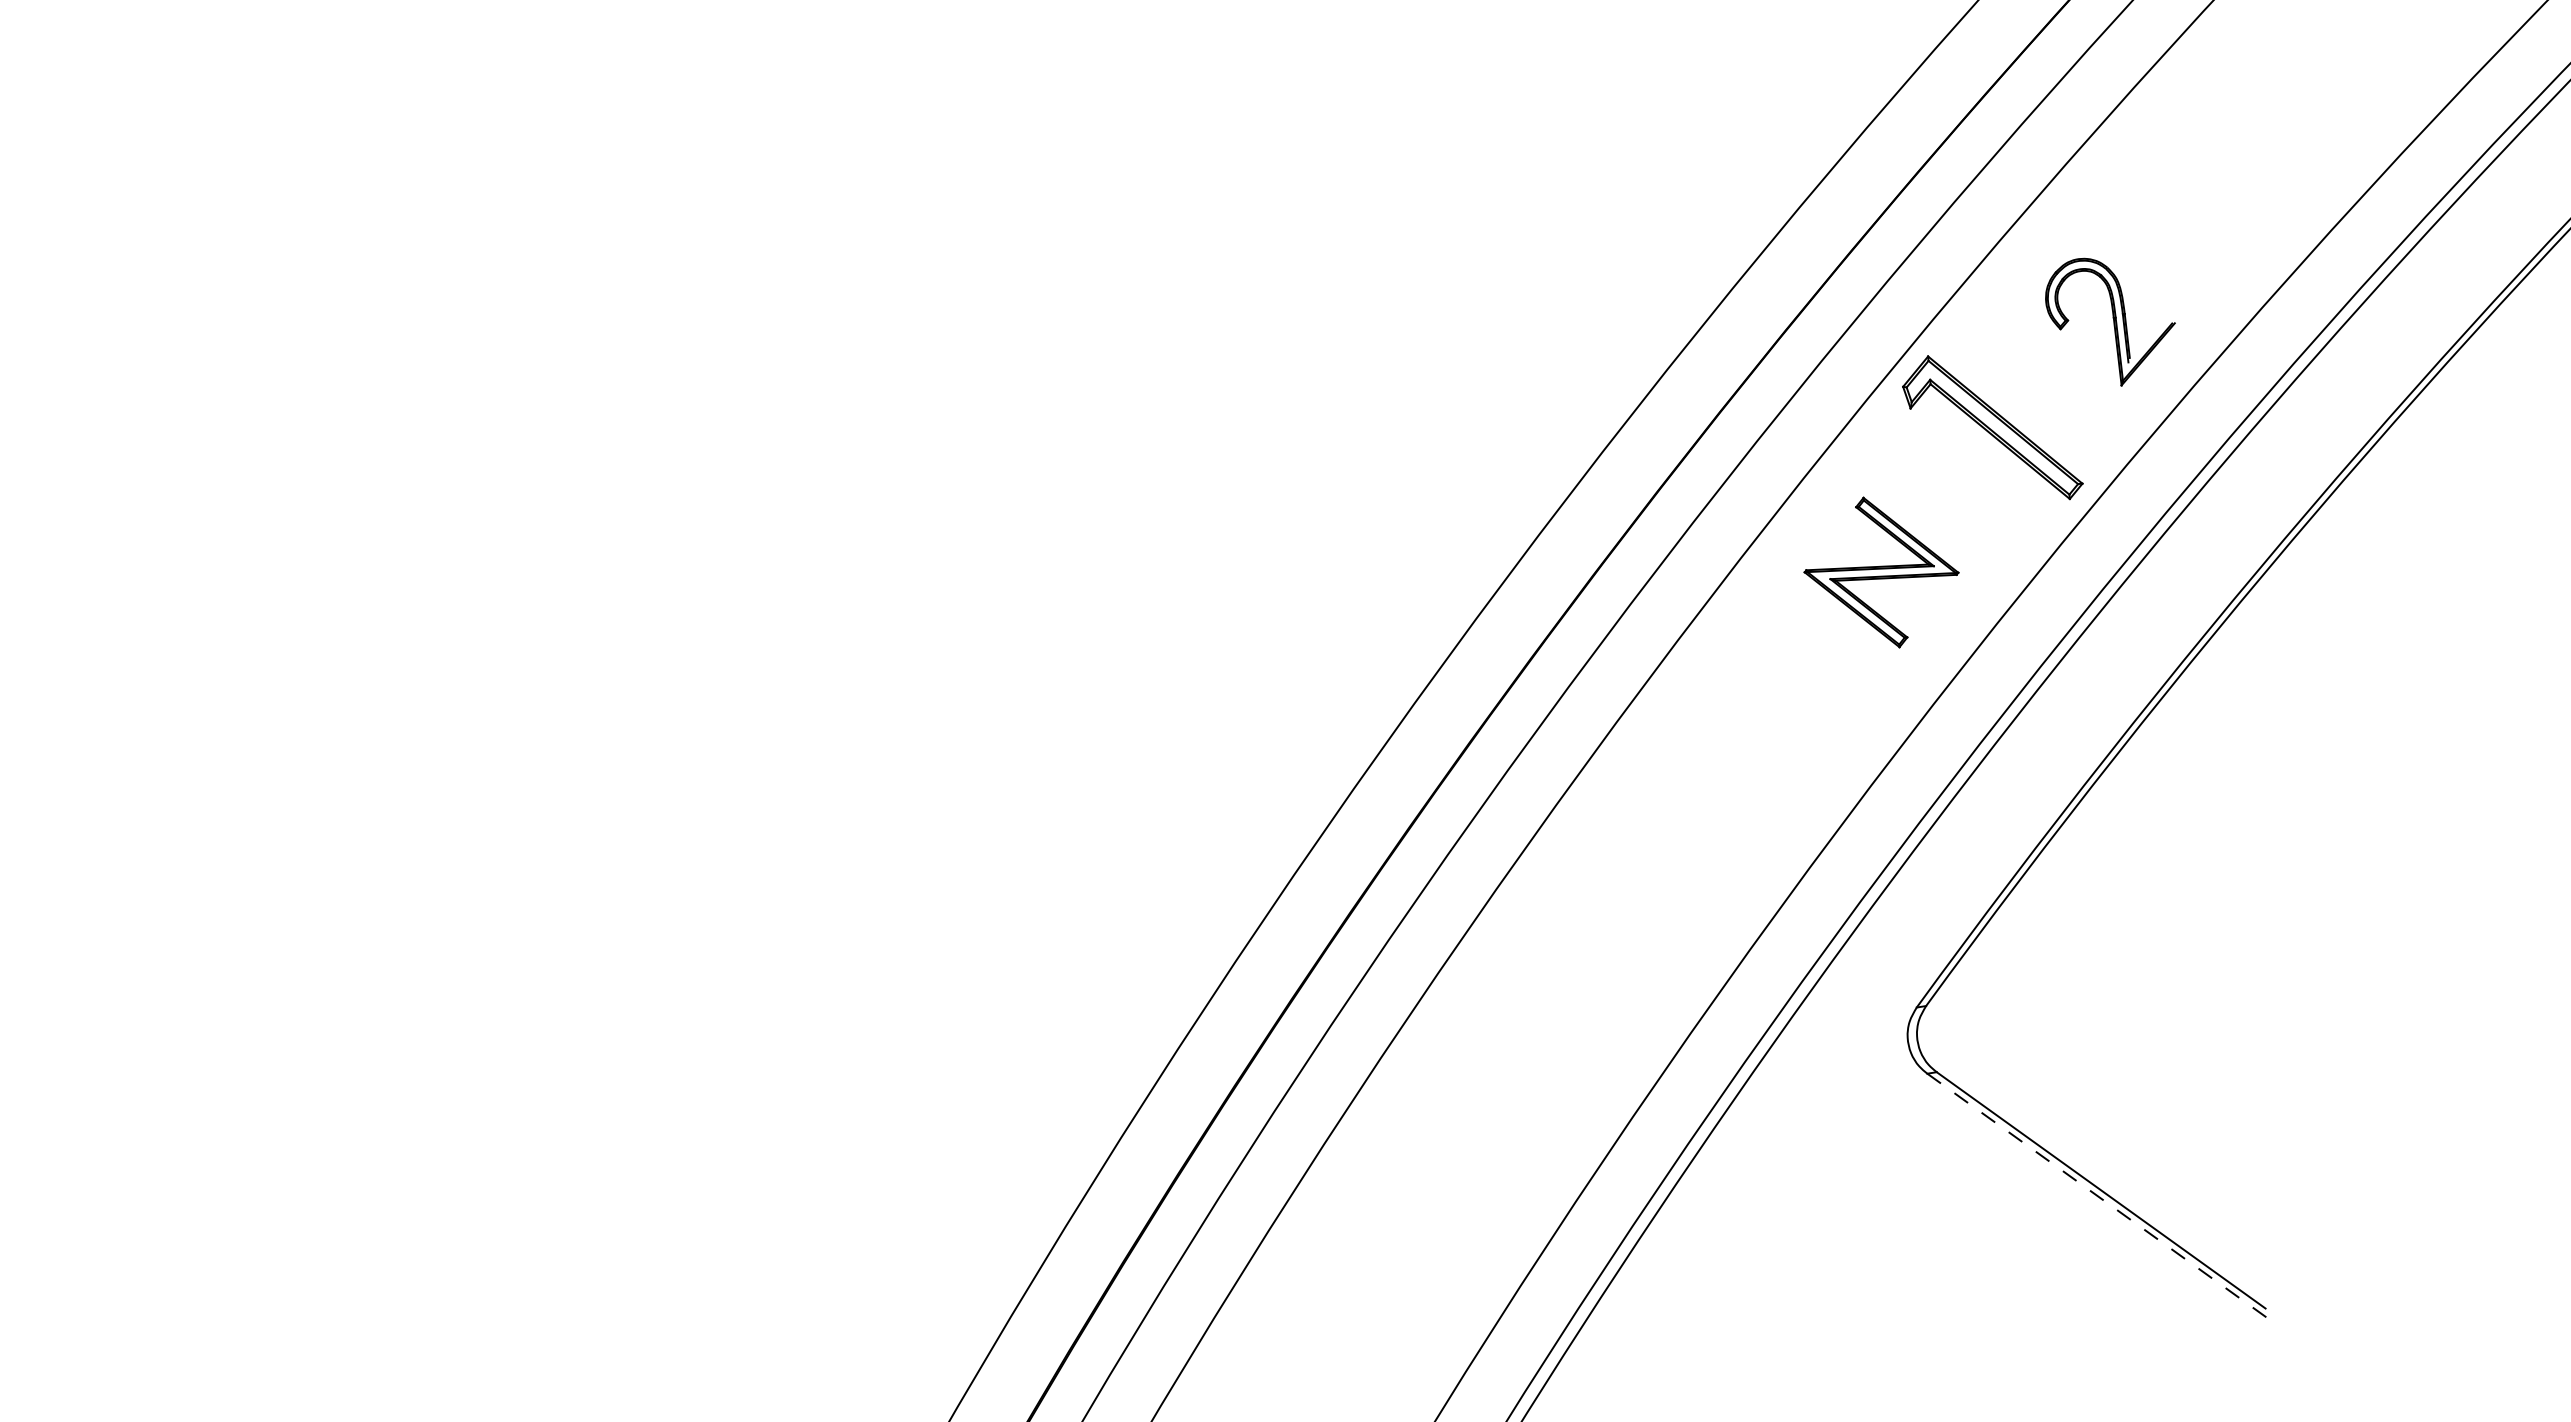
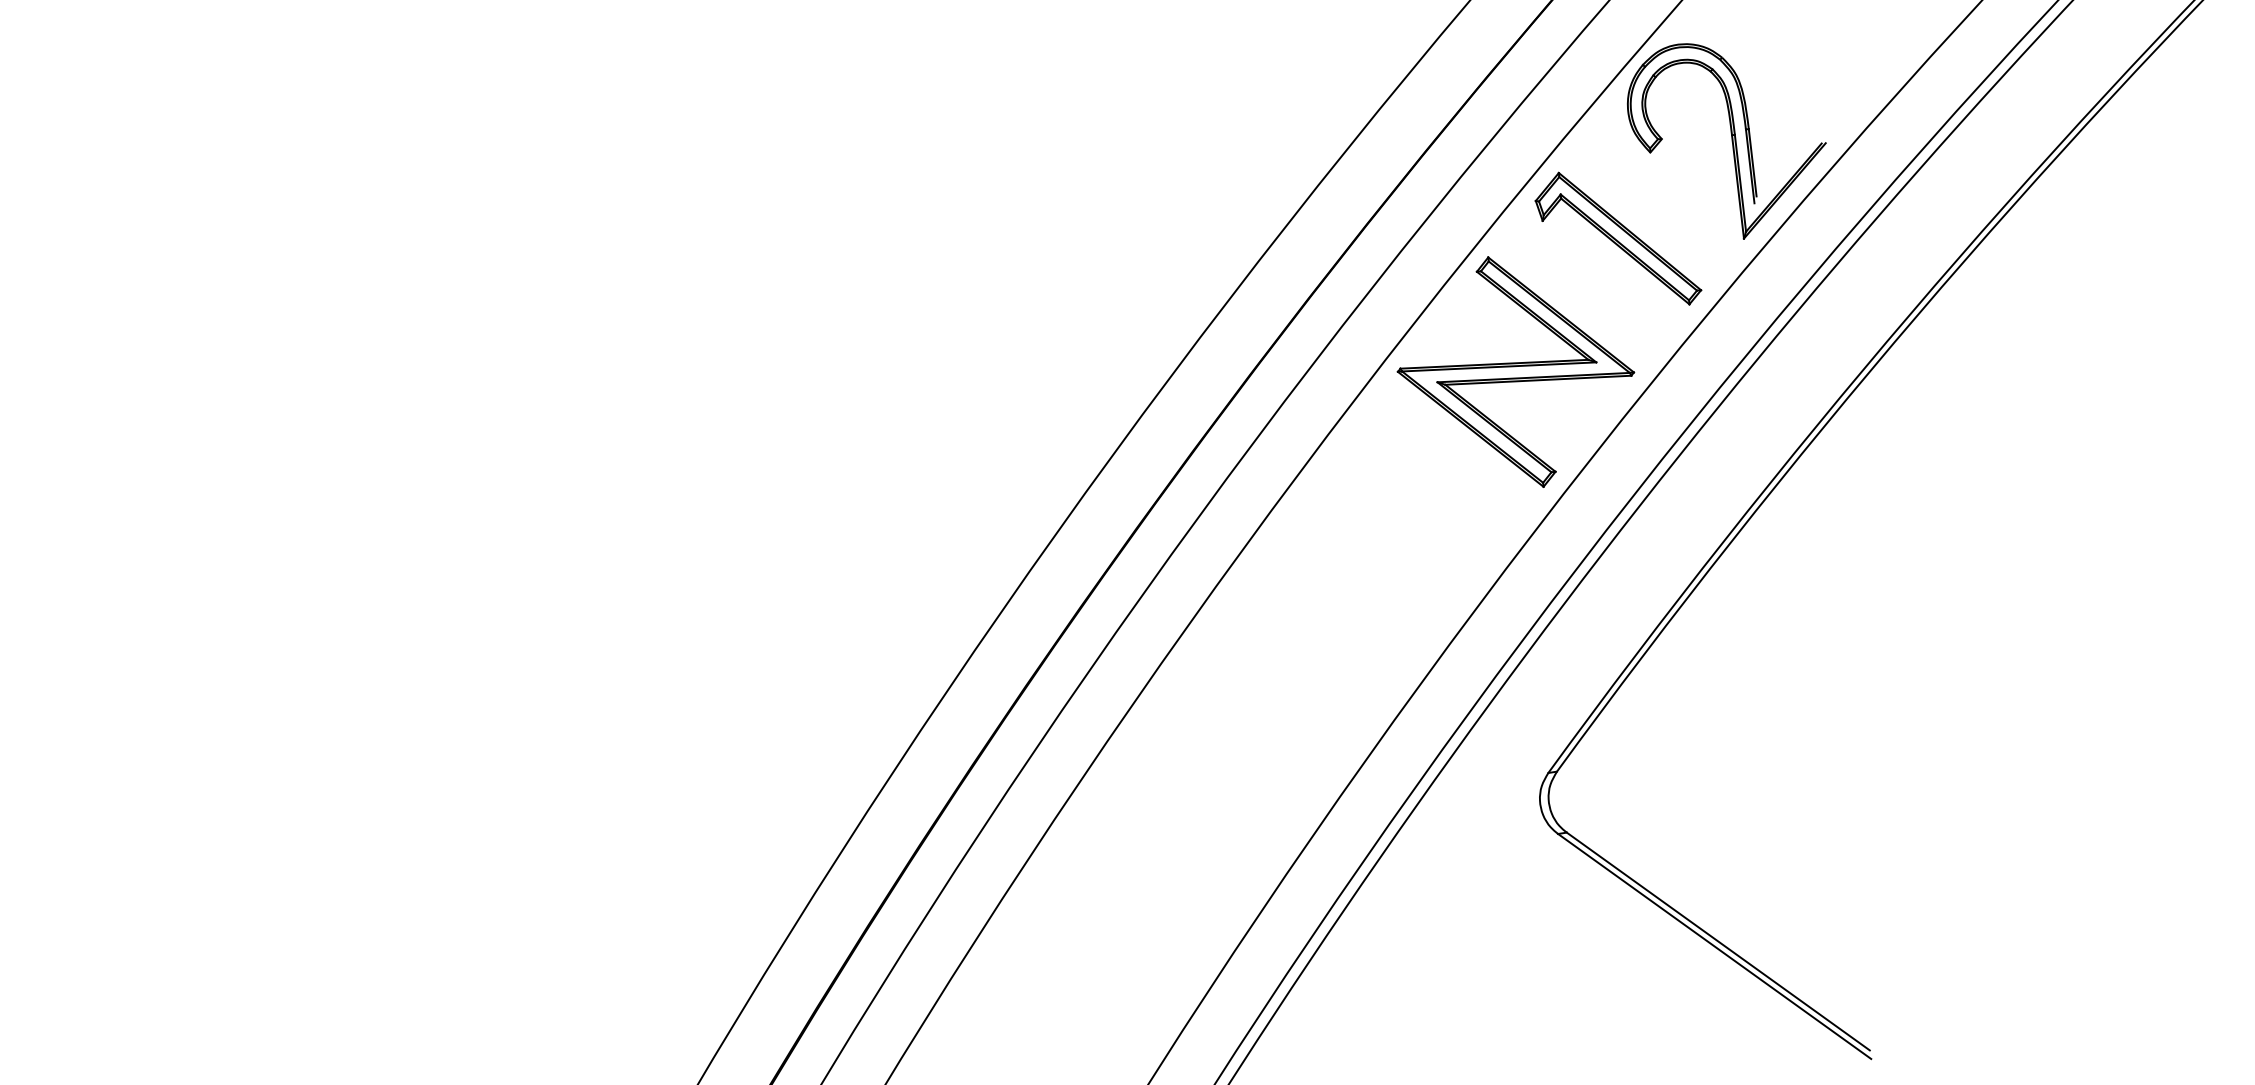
part: (2110, 321) -> (1726, 140), size x1.67
part: (1881, 572) -> (1515, 372), size x1.67
line: (2097, 1196) -> (1714, 947), dashed -> solid

